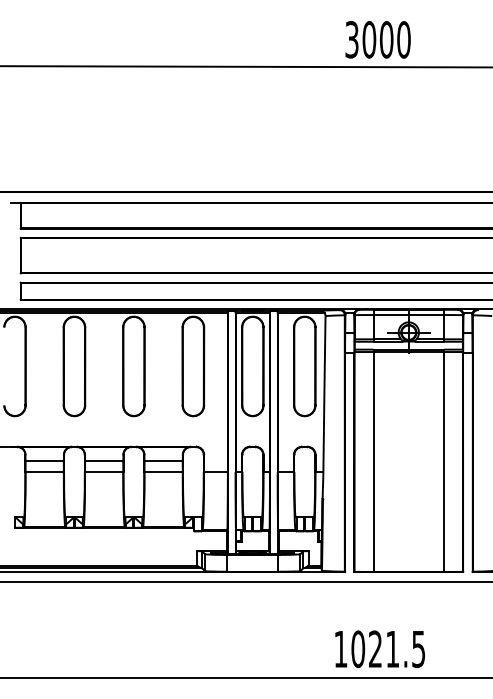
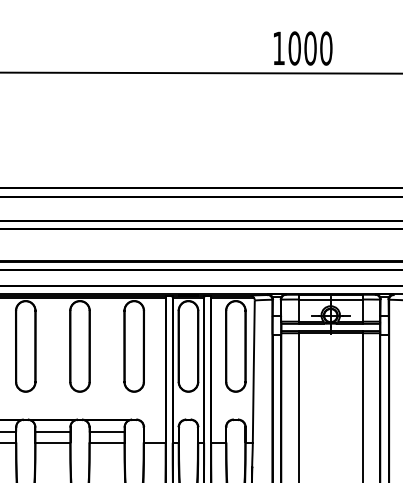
text: (351, 39) -> (278, 48), 3000 -> 1000

